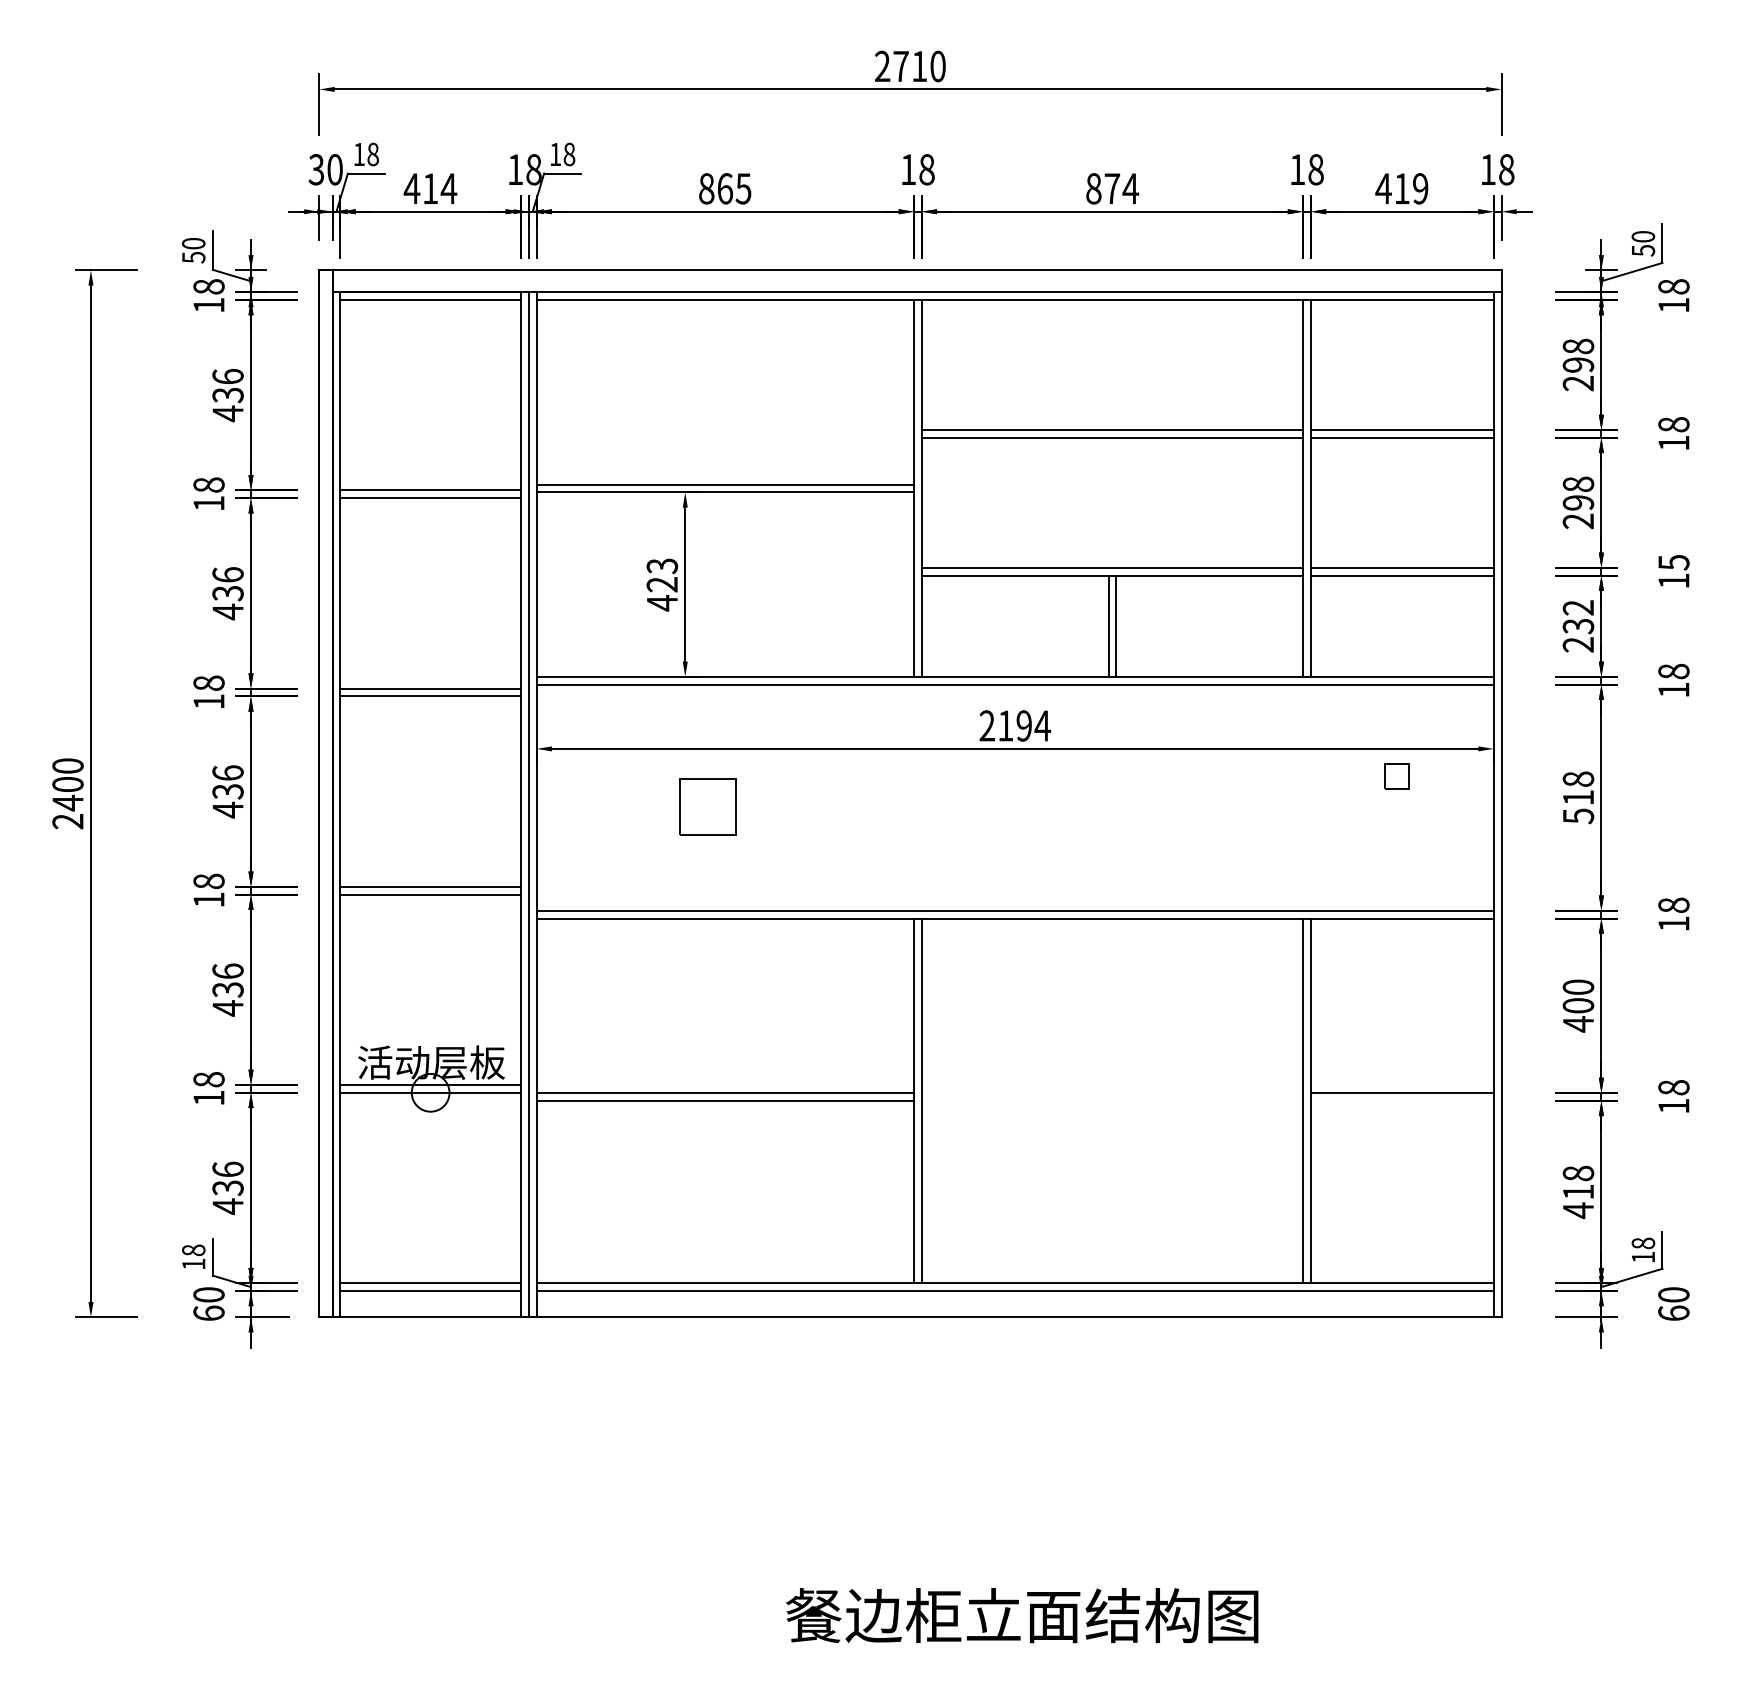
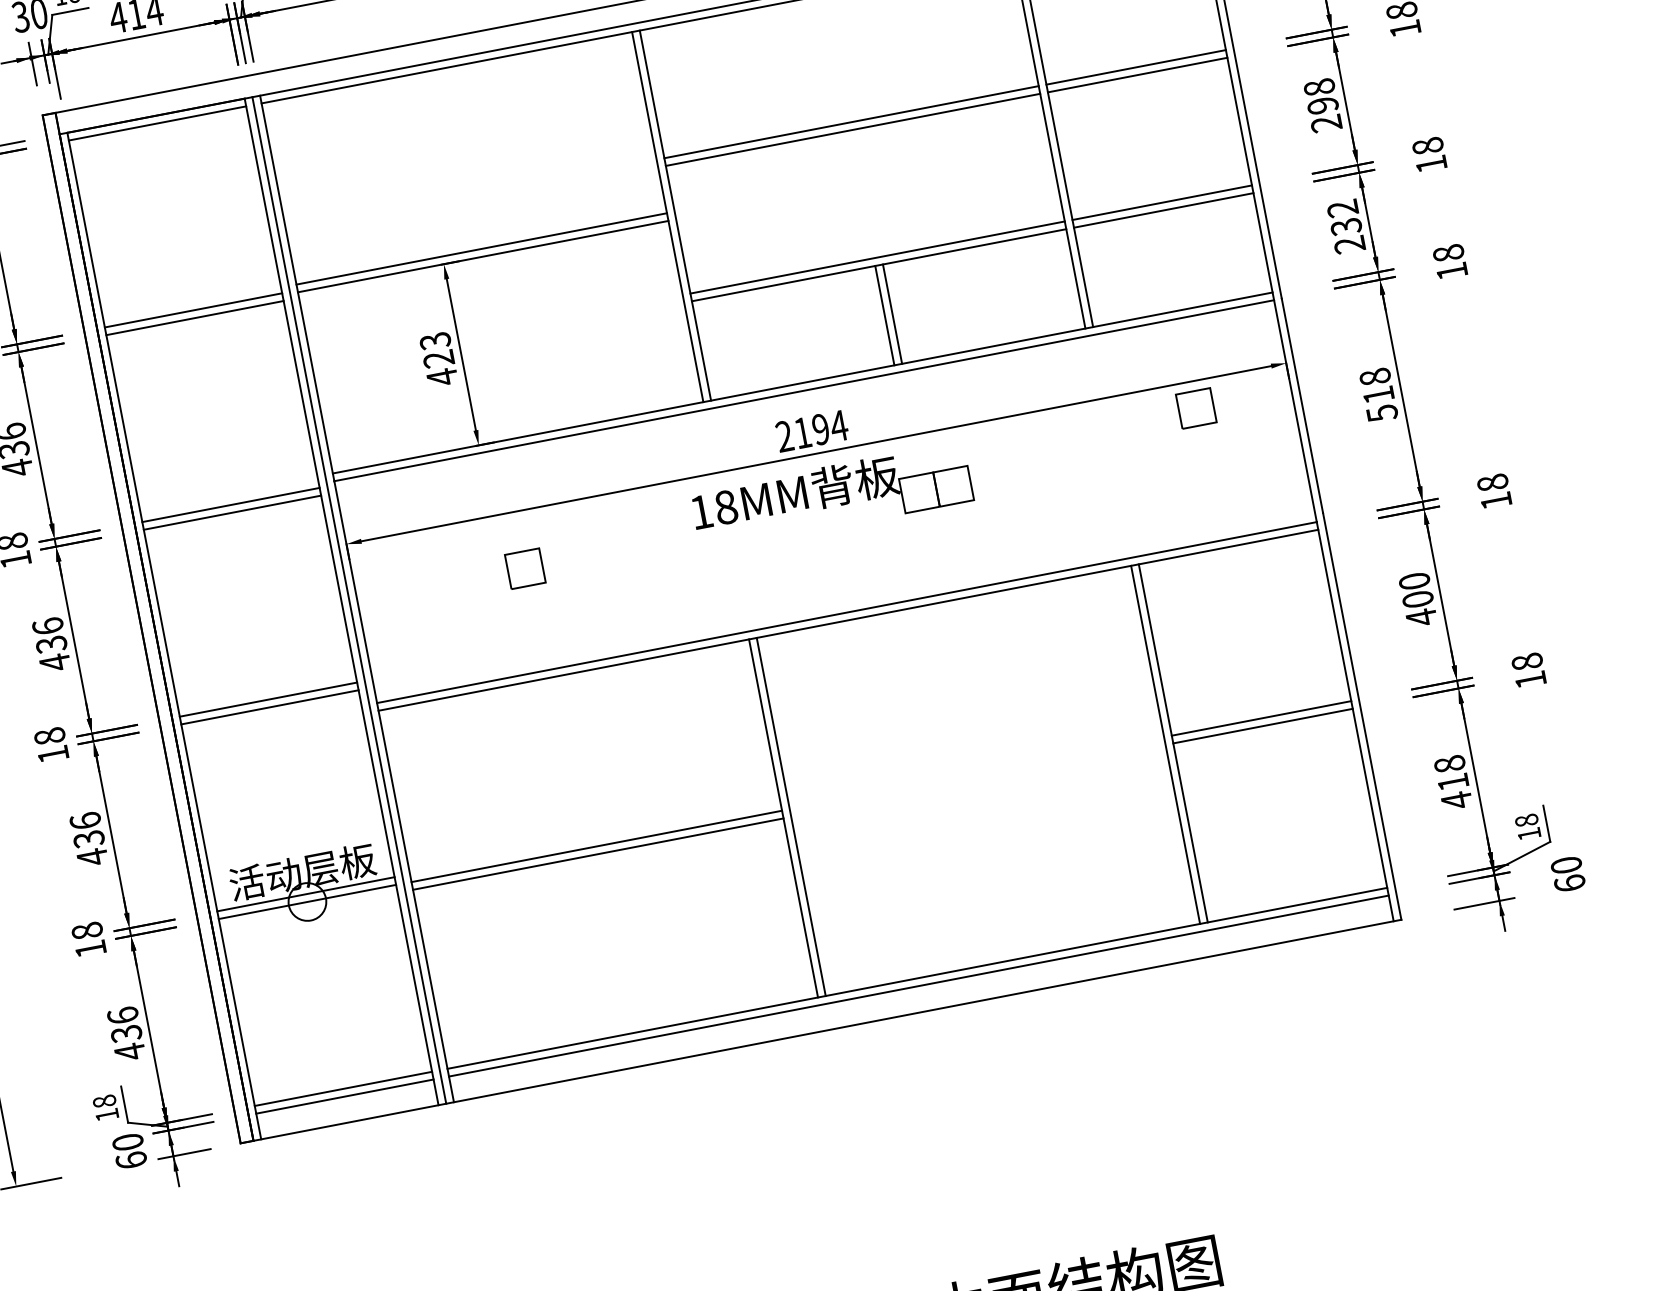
text: (1673, 562) -> (1427, 146), 15 -> 18
part: (1396, 776) -> (1196, 408), size x1.43
part: (1022, 793) -> (832, 496), added
part: (707, 806) -> (525, 568), size x0.62
line: (1401, 1100) -> (1262, 725), added

